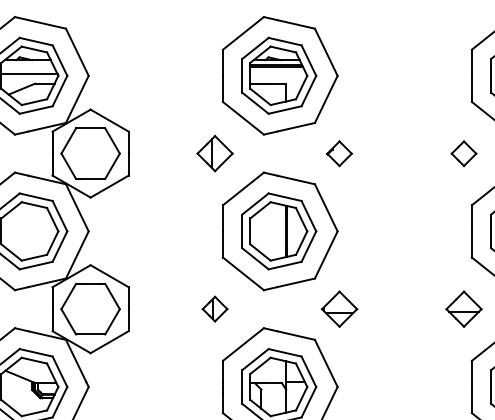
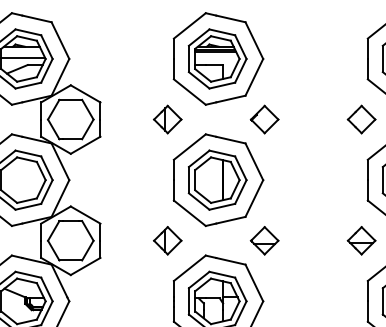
part: (339, 153) -> (264, 119), size x1.43
part: (463, 153) -> (361, 119), size x1.43
part: (214, 308) -> (167, 240), size x1.43

